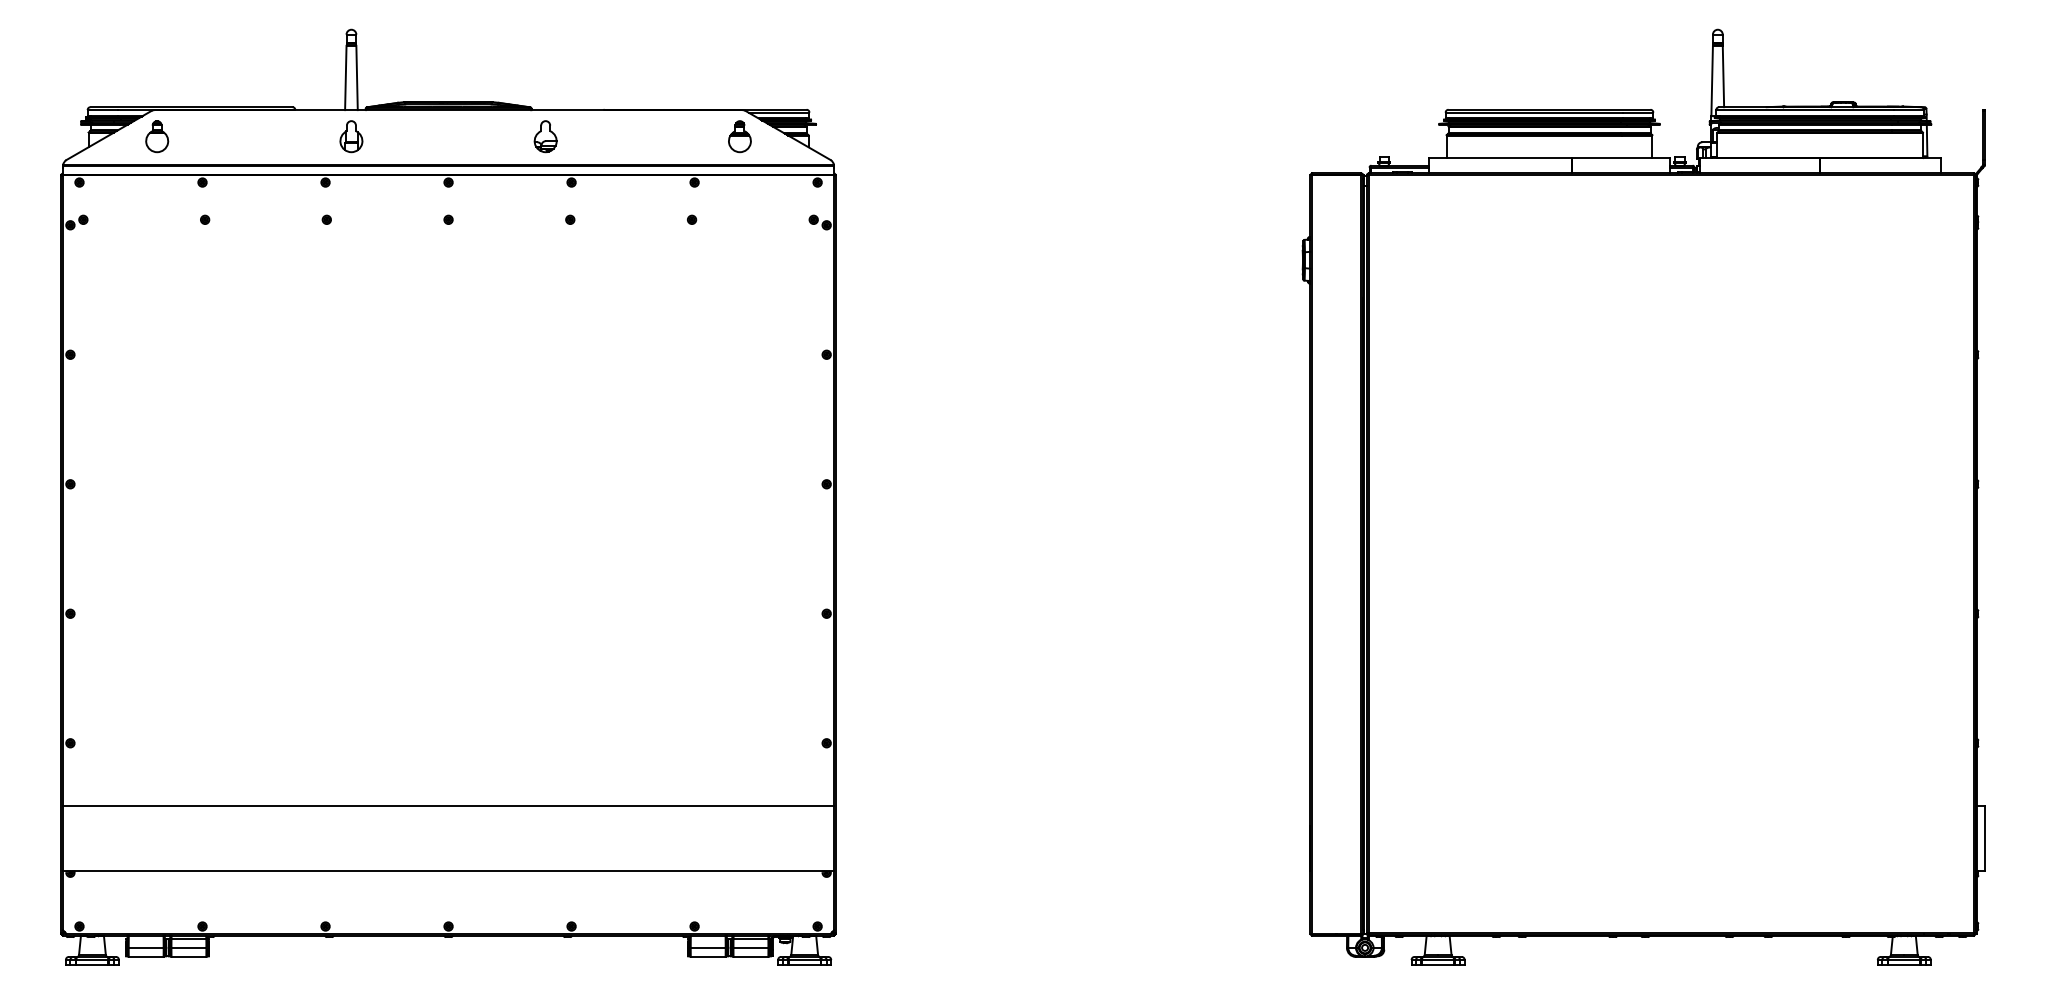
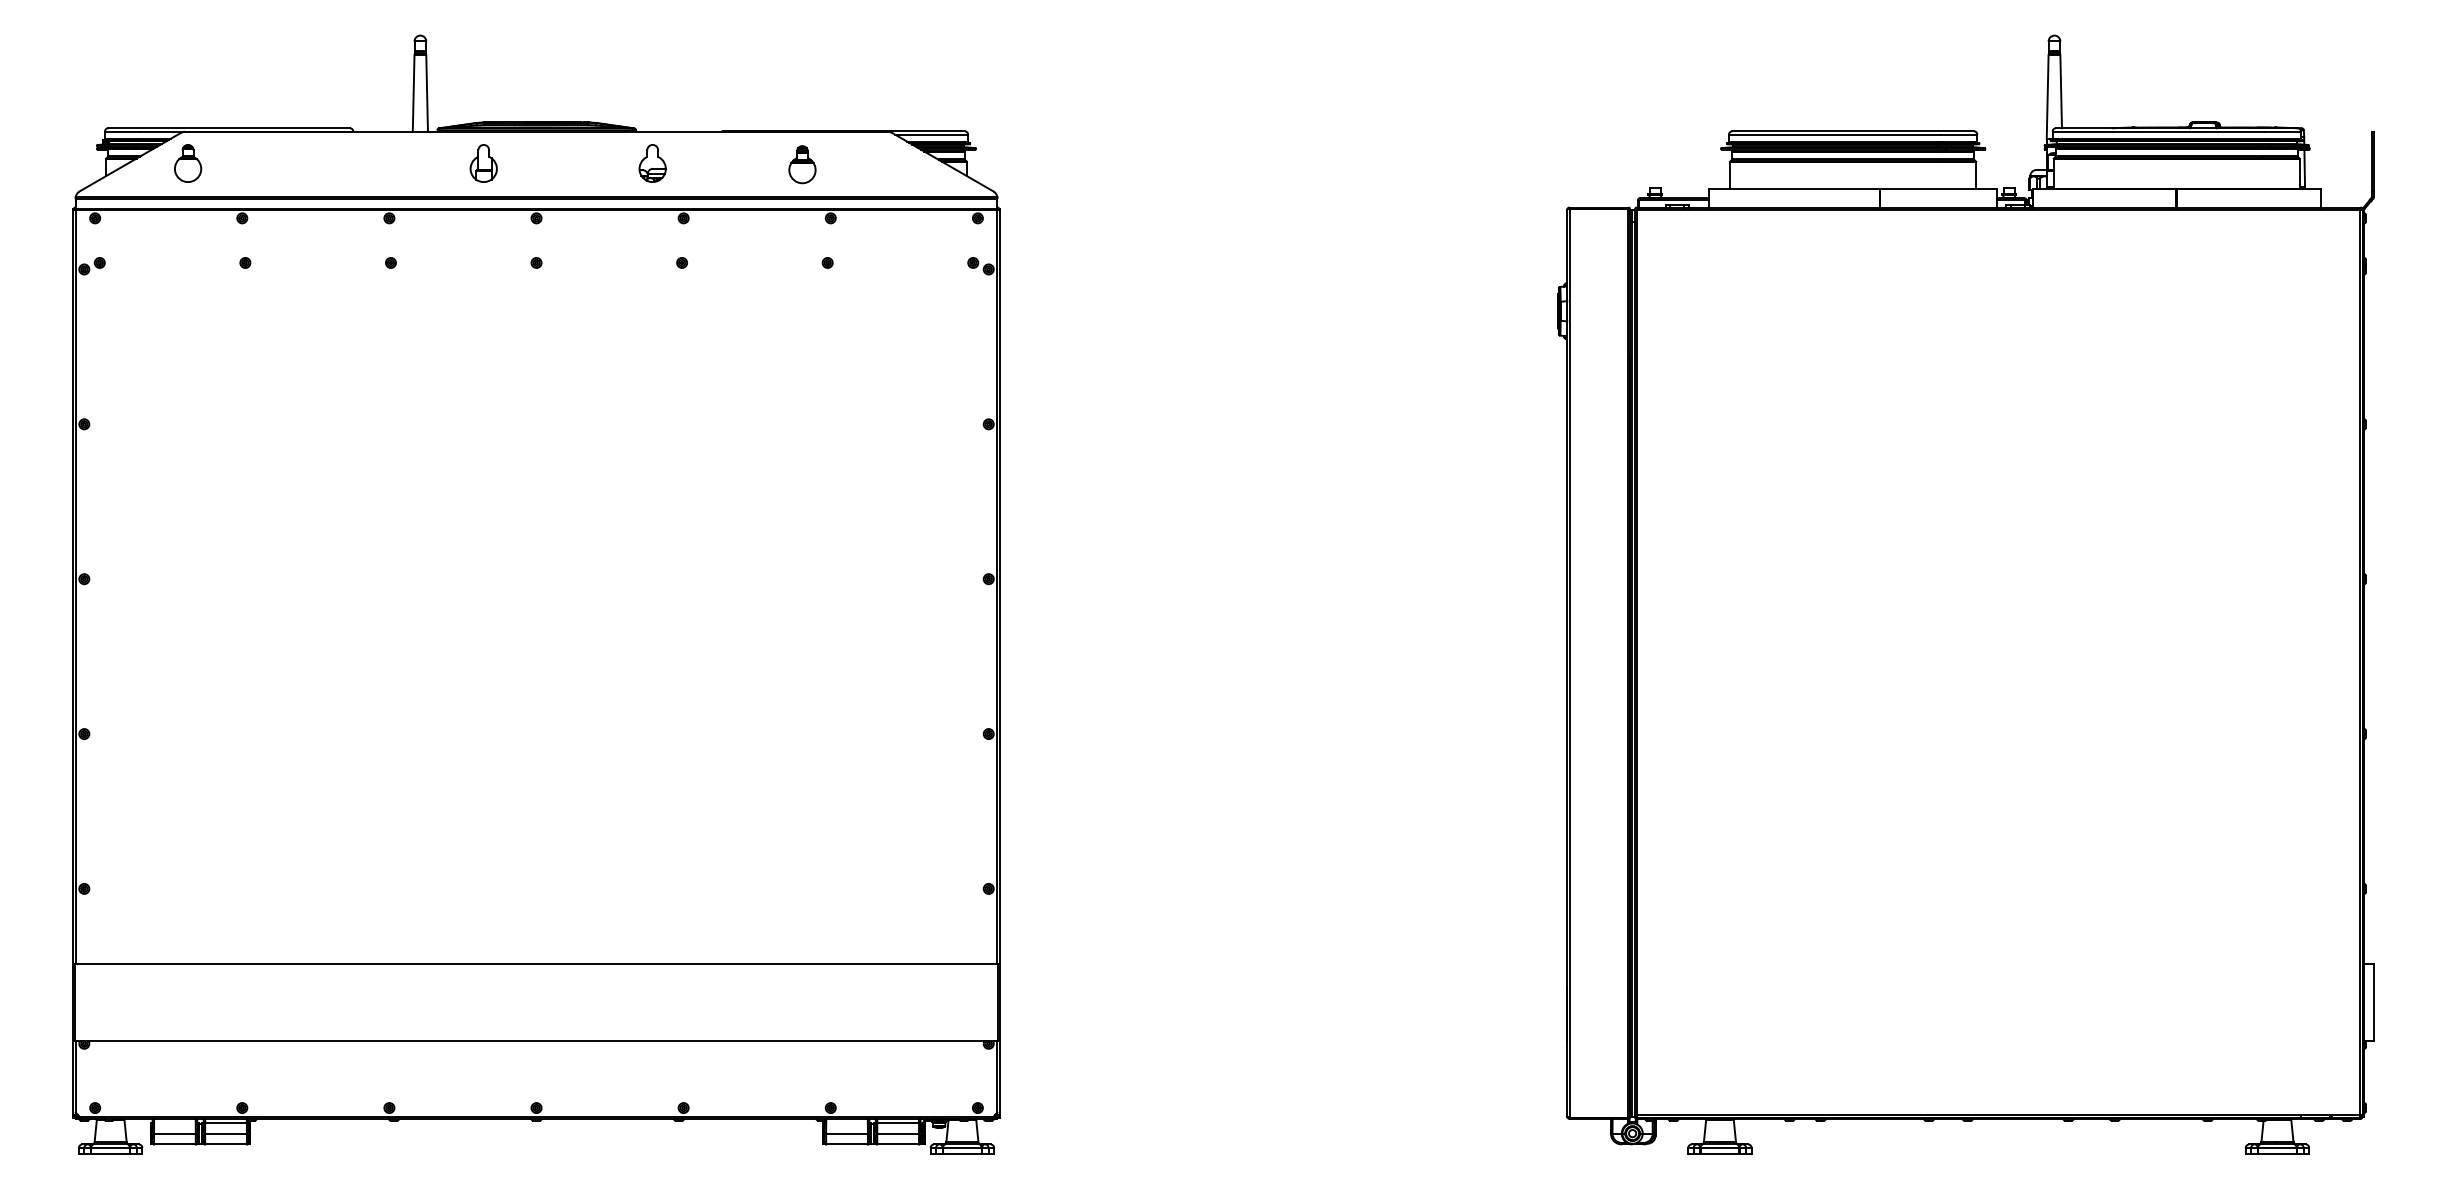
part: (351, 136) -> (483, 163), moved
part: (739, 136) -> (801, 164), moved

